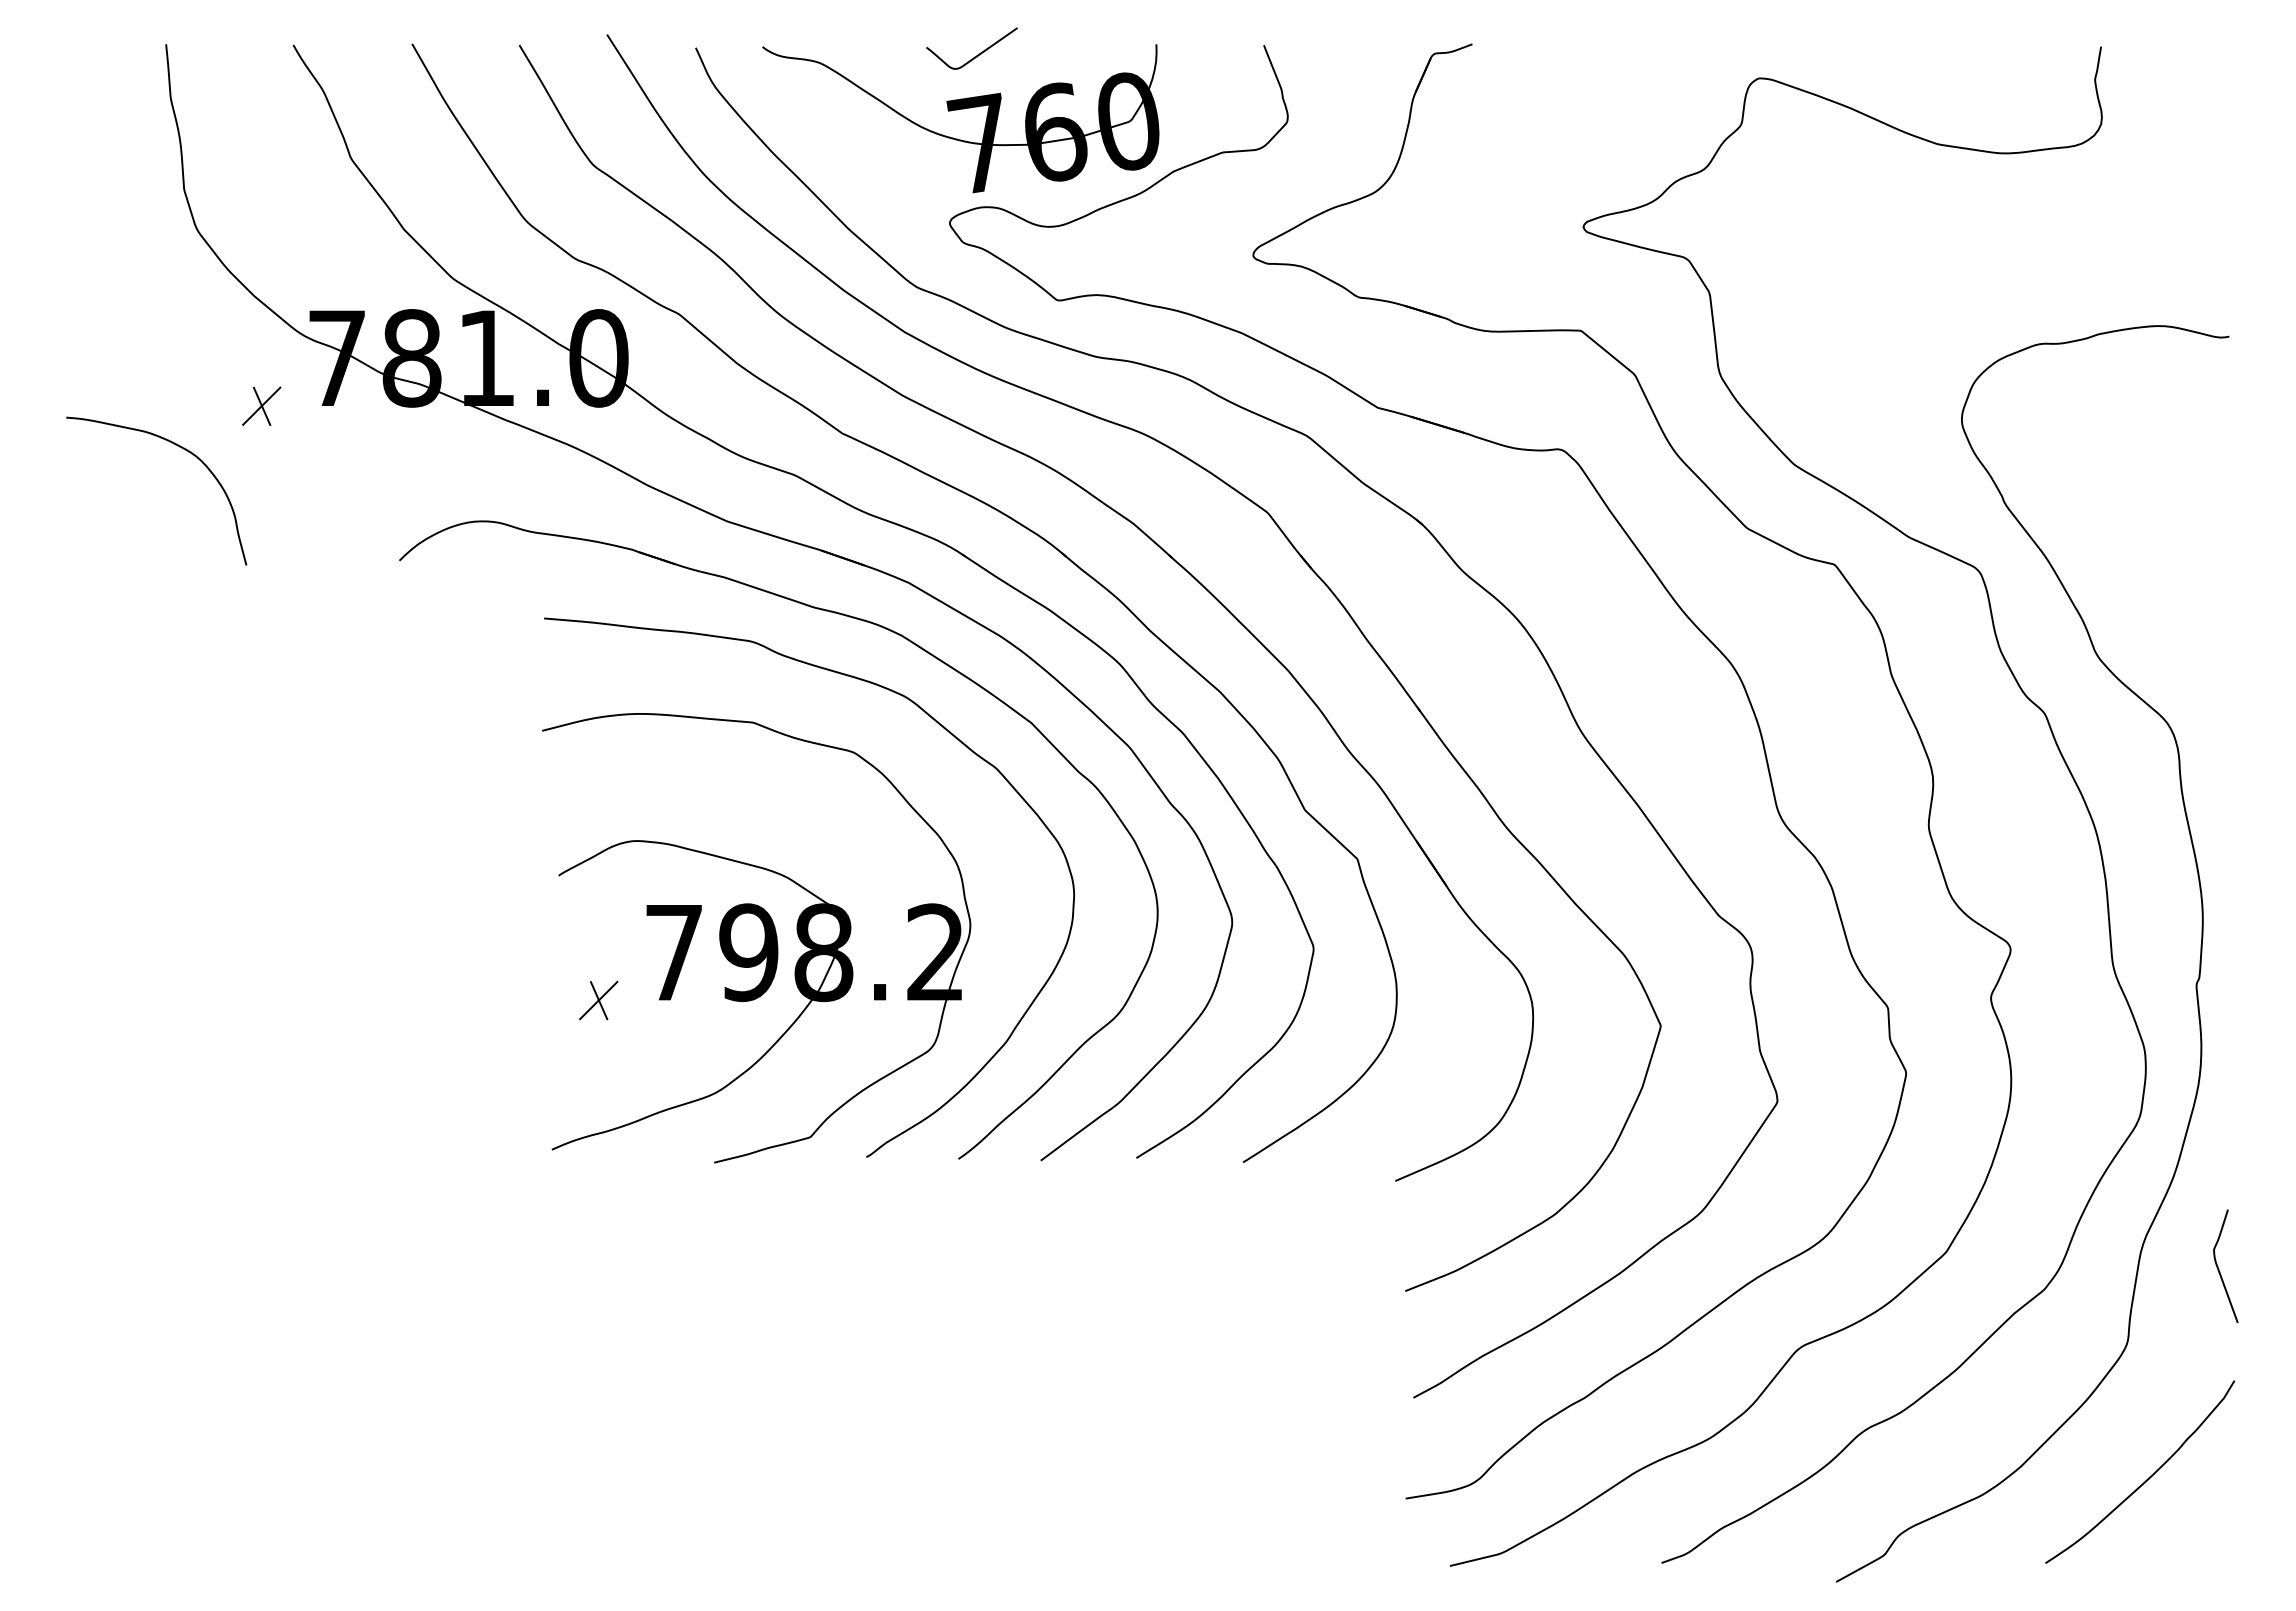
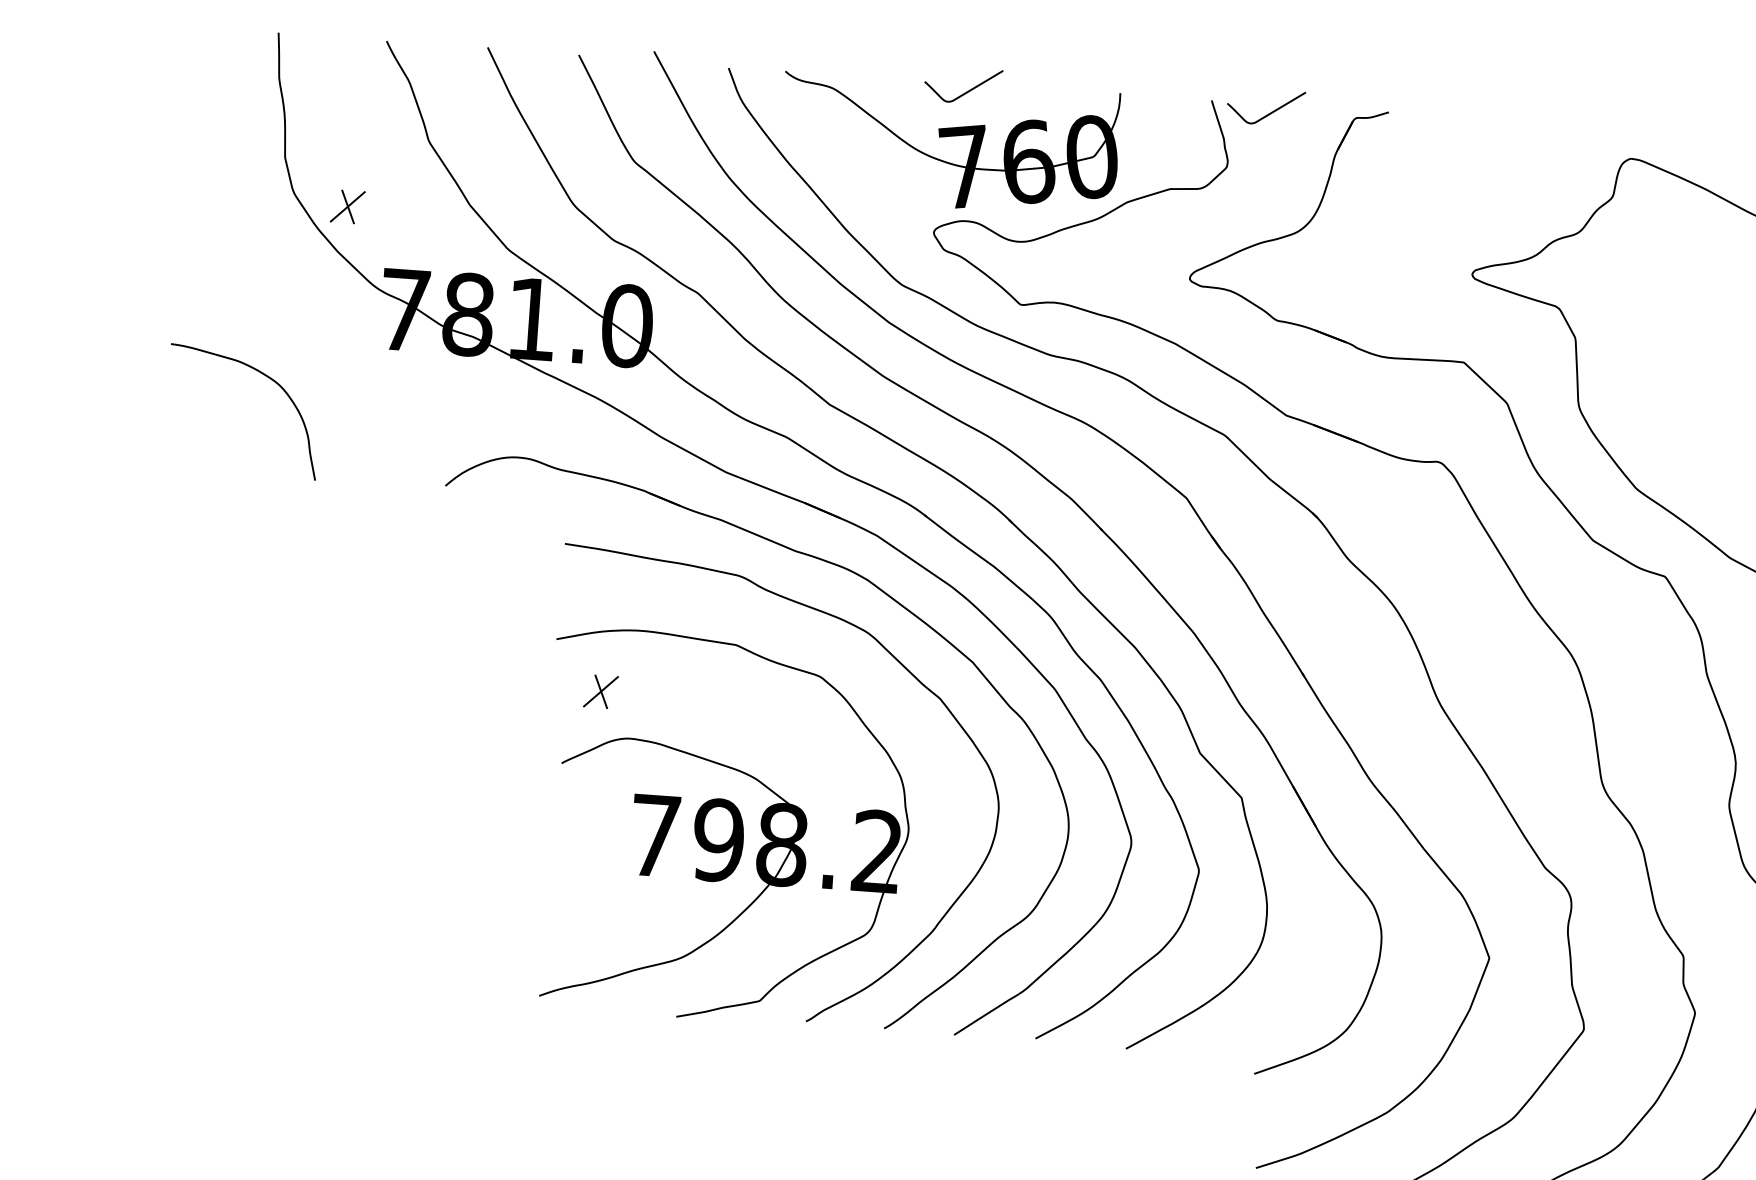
curve: (1333, 54) -> (1270, 112), added
part: (261, 405) -> (347, 206), moved
part: (598, 1000) -> (600, 691), moved

